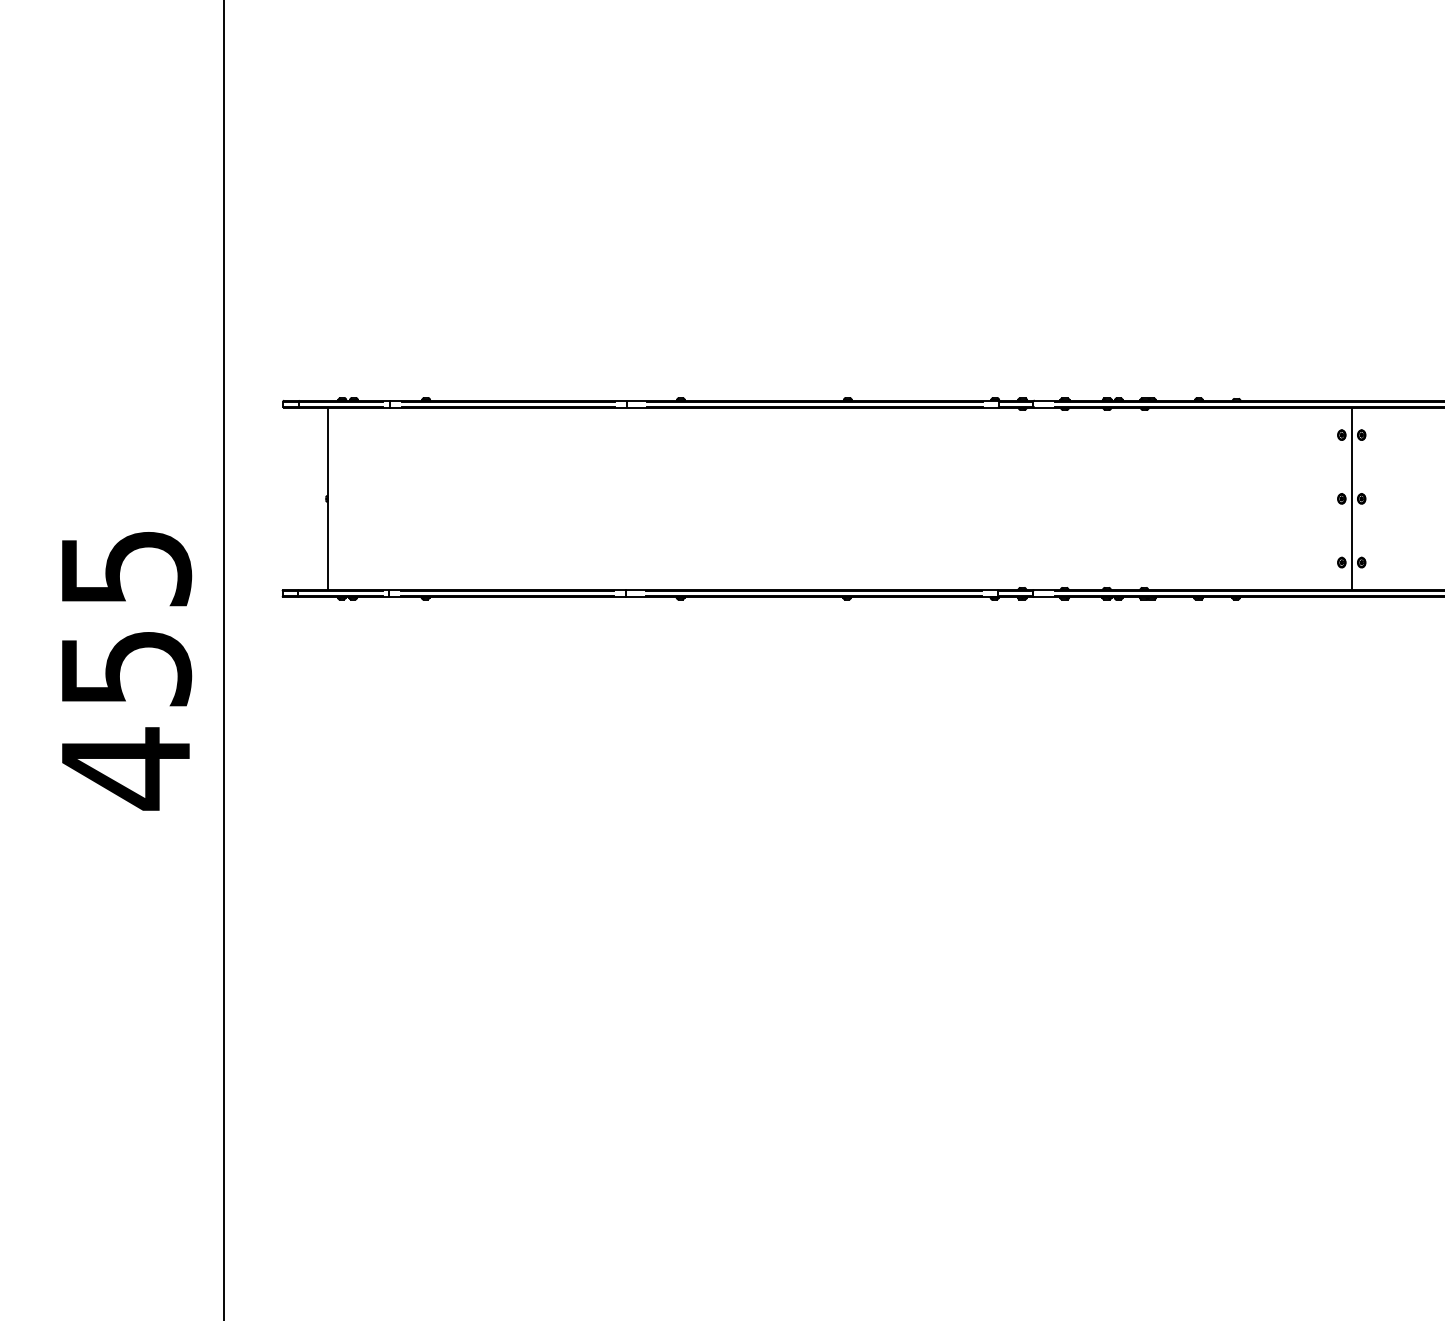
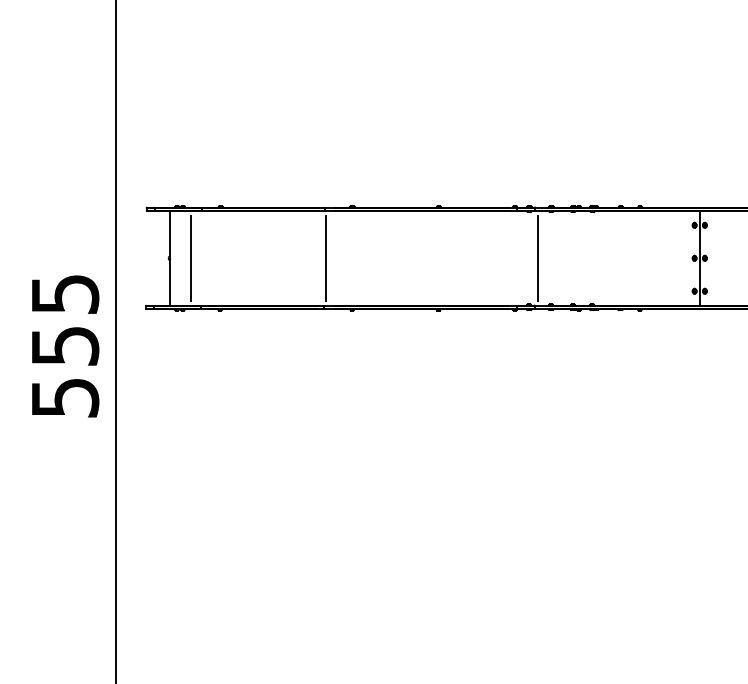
line: (369, 497) -> (191, 257), added
line: (628, 497) -> (325, 257), added
line: (1040, 497) -> (538, 257), added
text: (126, 767) -> (65, 397), 455 -> 555

